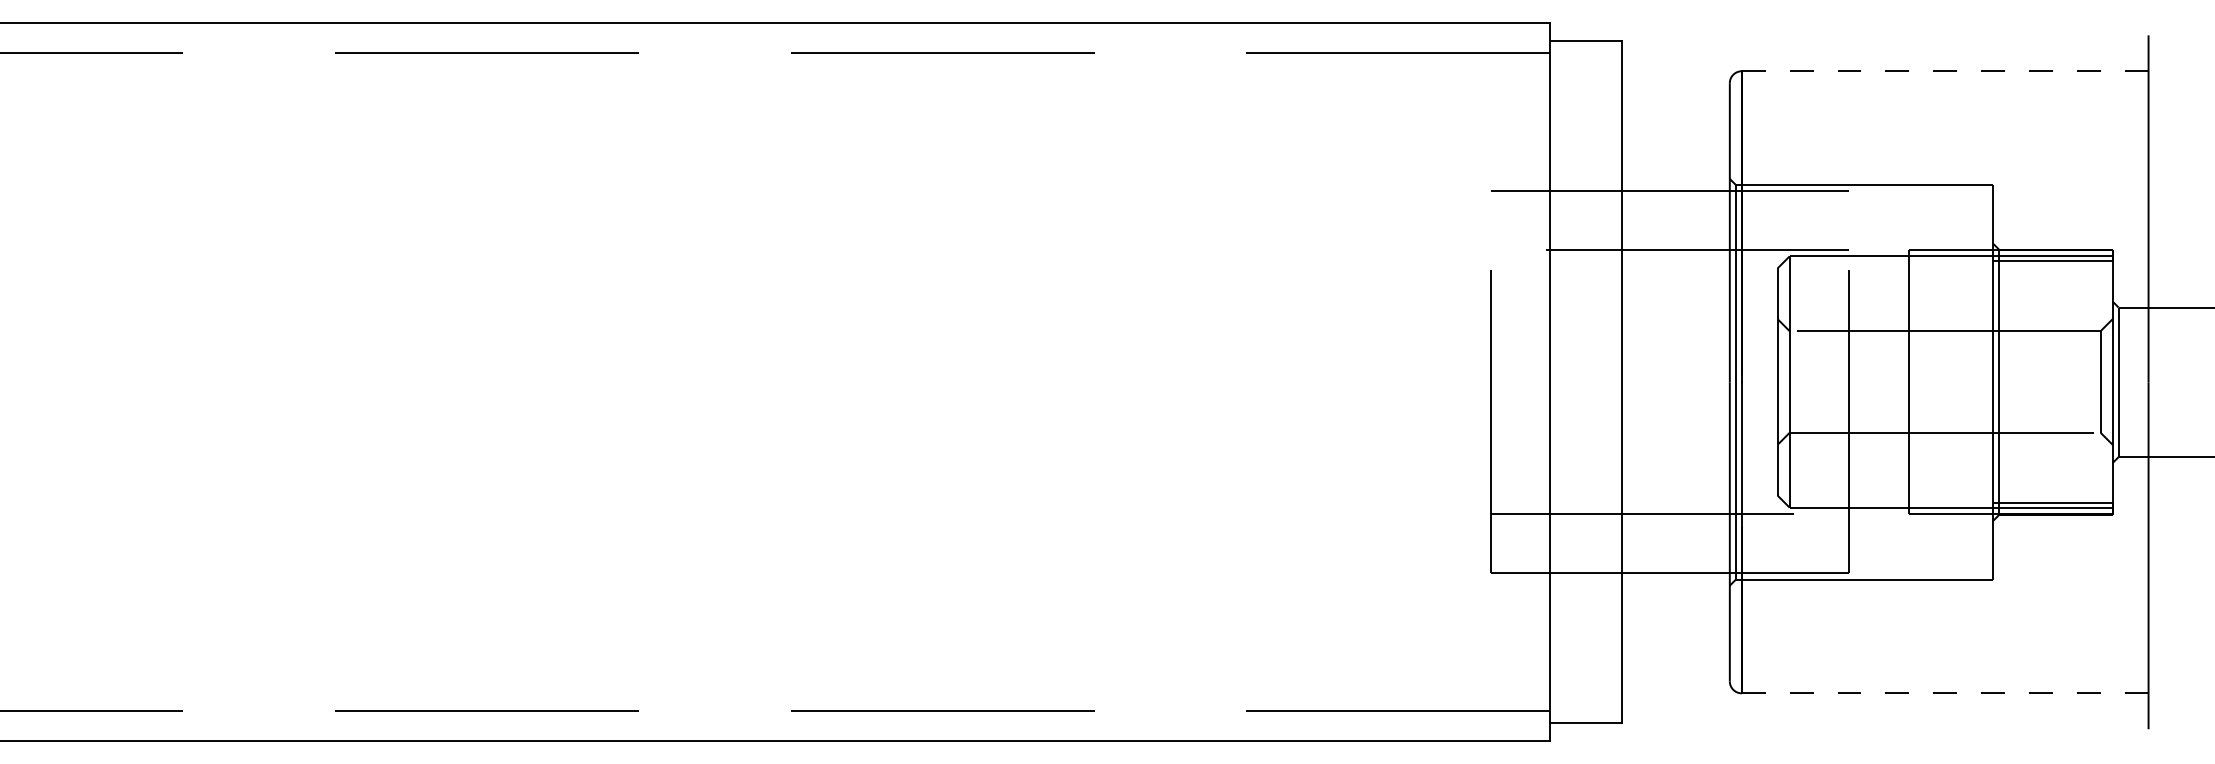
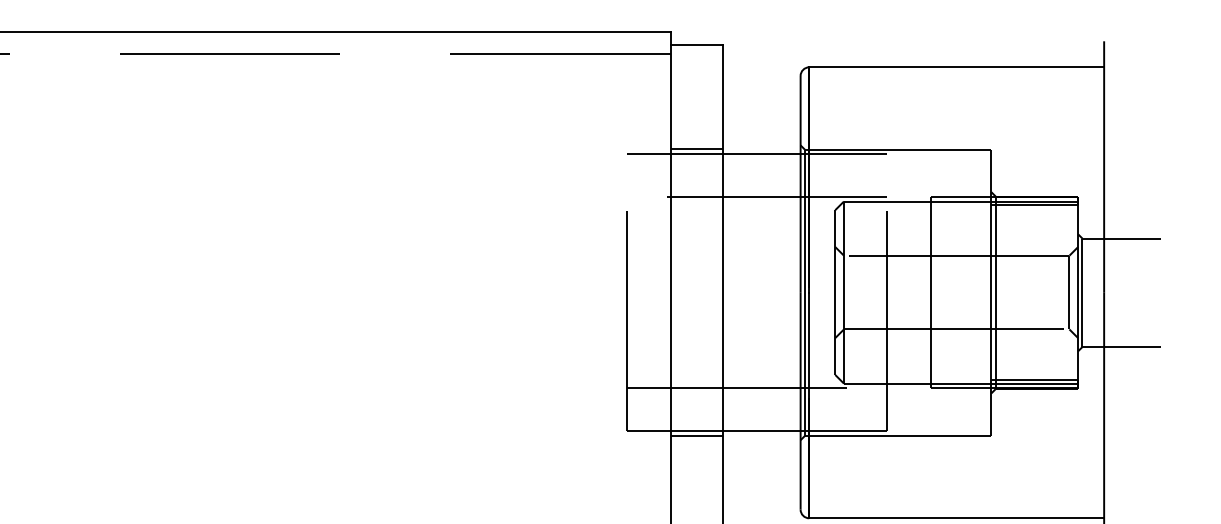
line: (1944, 71) -> (956, 67), dashed -> solid
line: (1586, 184) -> (696, 149), added
line: (1586, 579) -> (696, 435), added
line: (1945, 693) -> (956, 518), dashed -> solid

